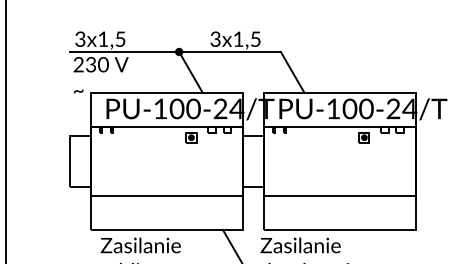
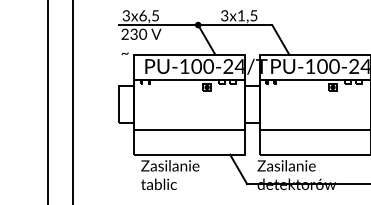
text: (102, 38) -> (142, 15), 3x1,5 -> 3x6,5

